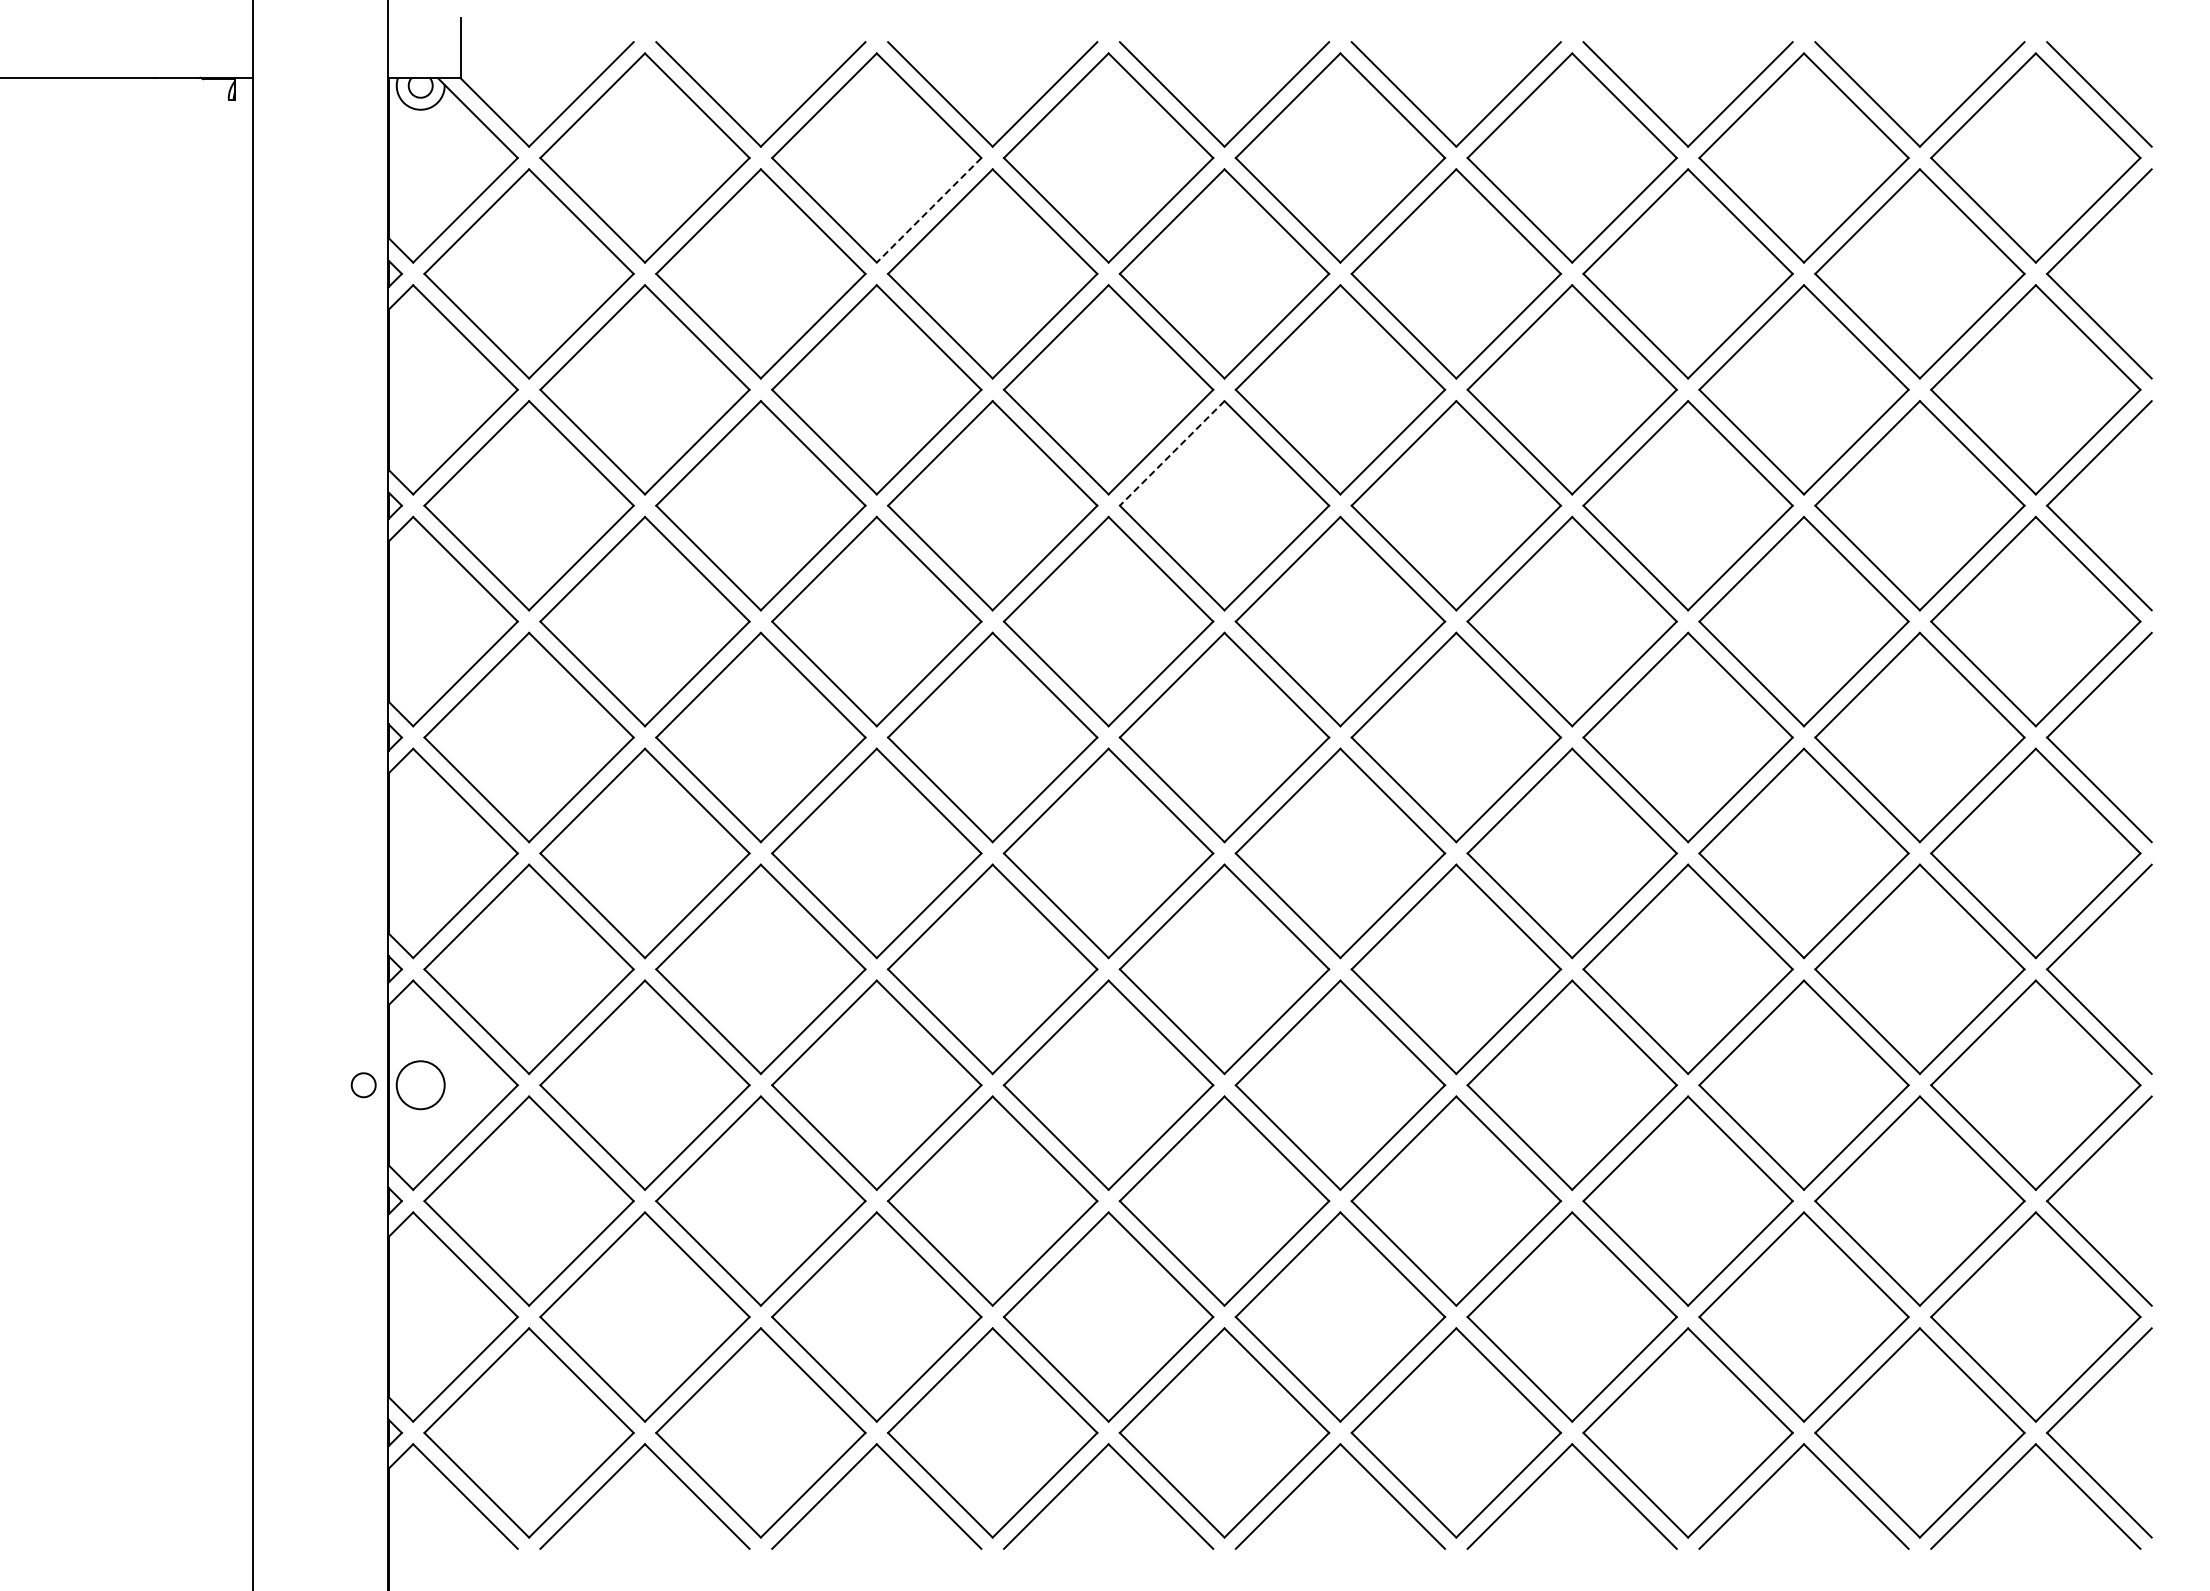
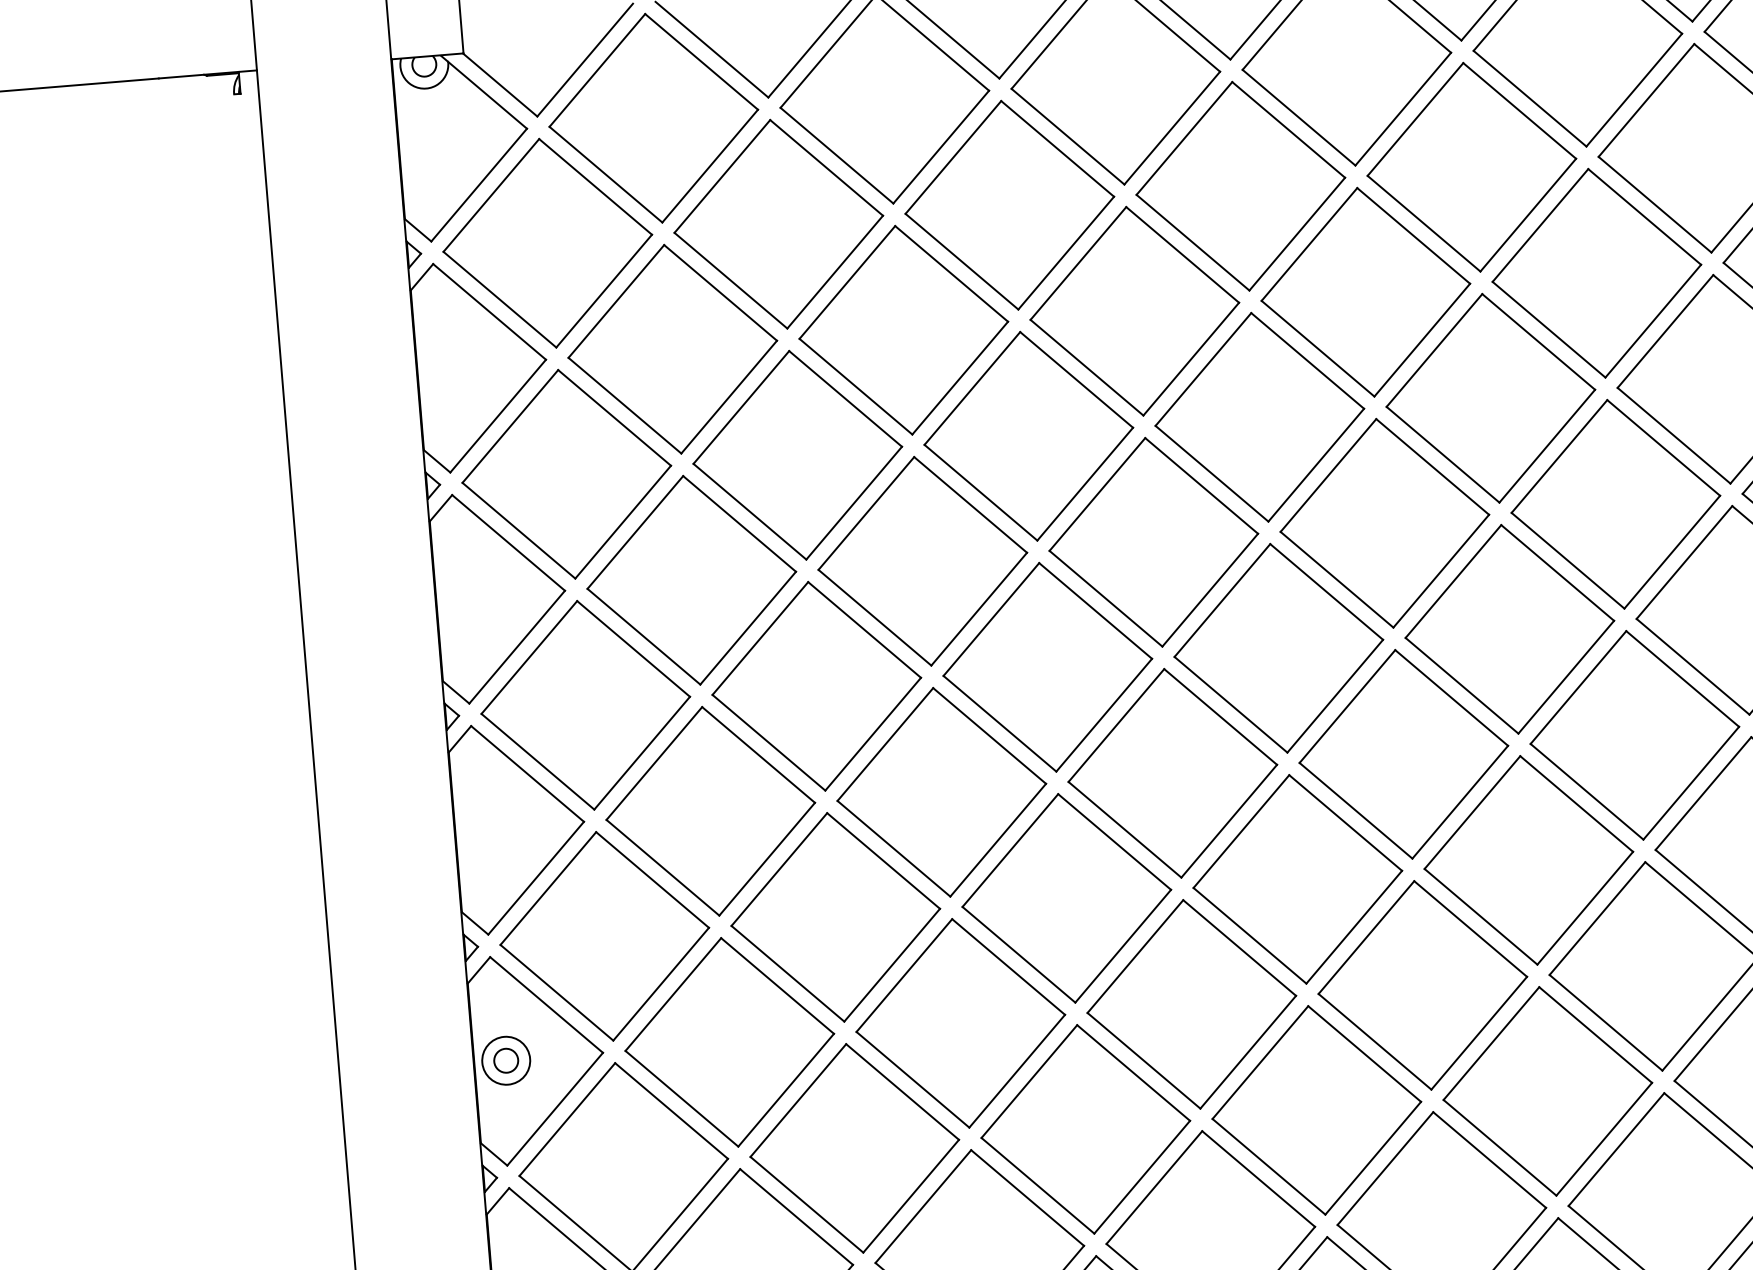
line: (929, 210) -> (941, 147), dashed -> solid
line: (1172, 453) -> (1203, 369), dashed -> solid
circle: (363, 1085) -> (506, 1061), moved

